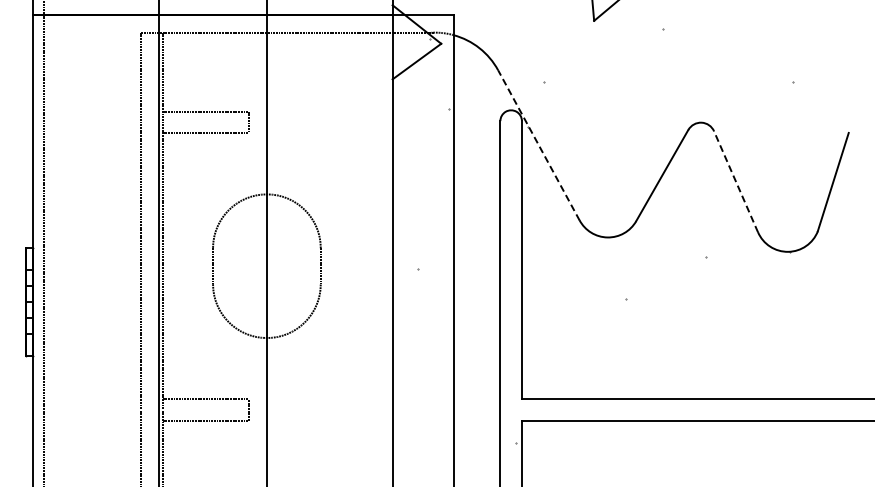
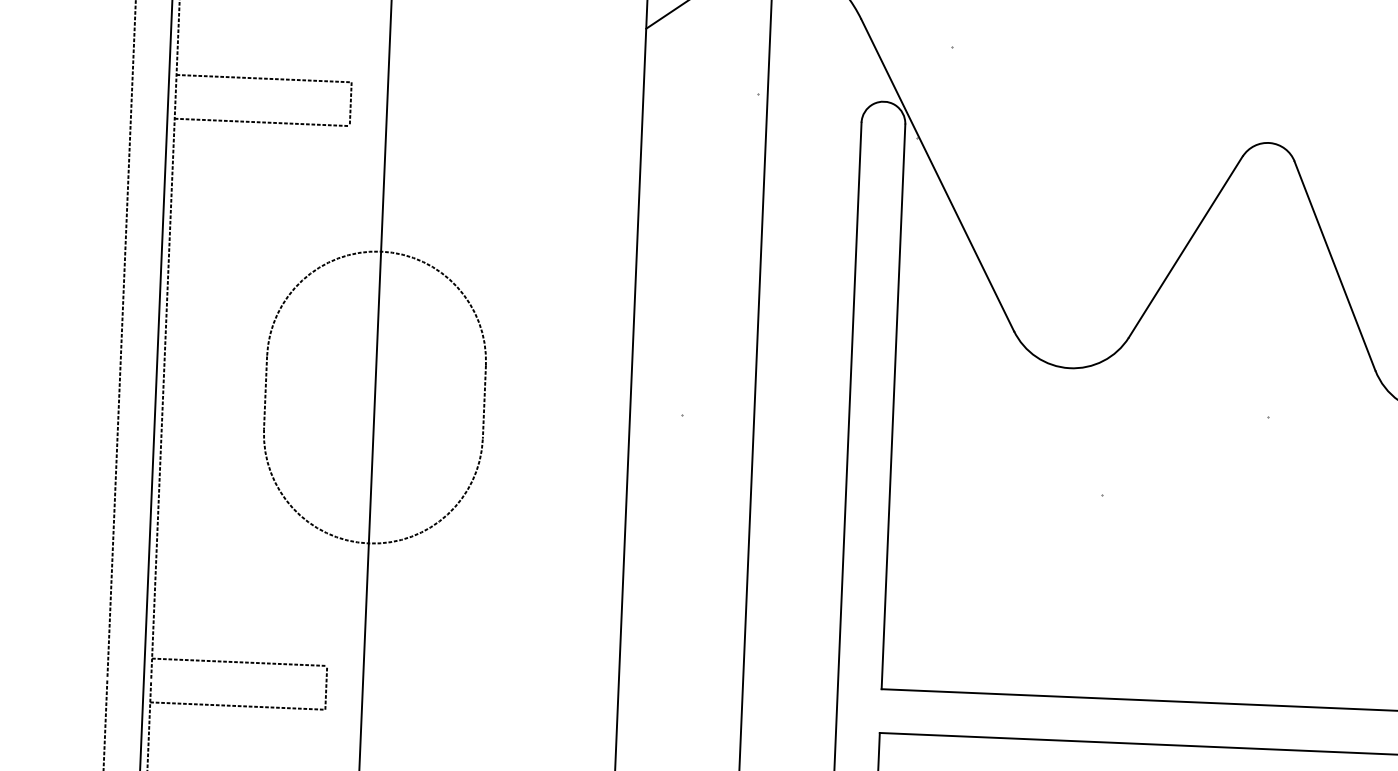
line: (538, 145) -> (936, 175), dashed -> solid
line: (735, 181) -> (1333, 265), dashed -> solid

